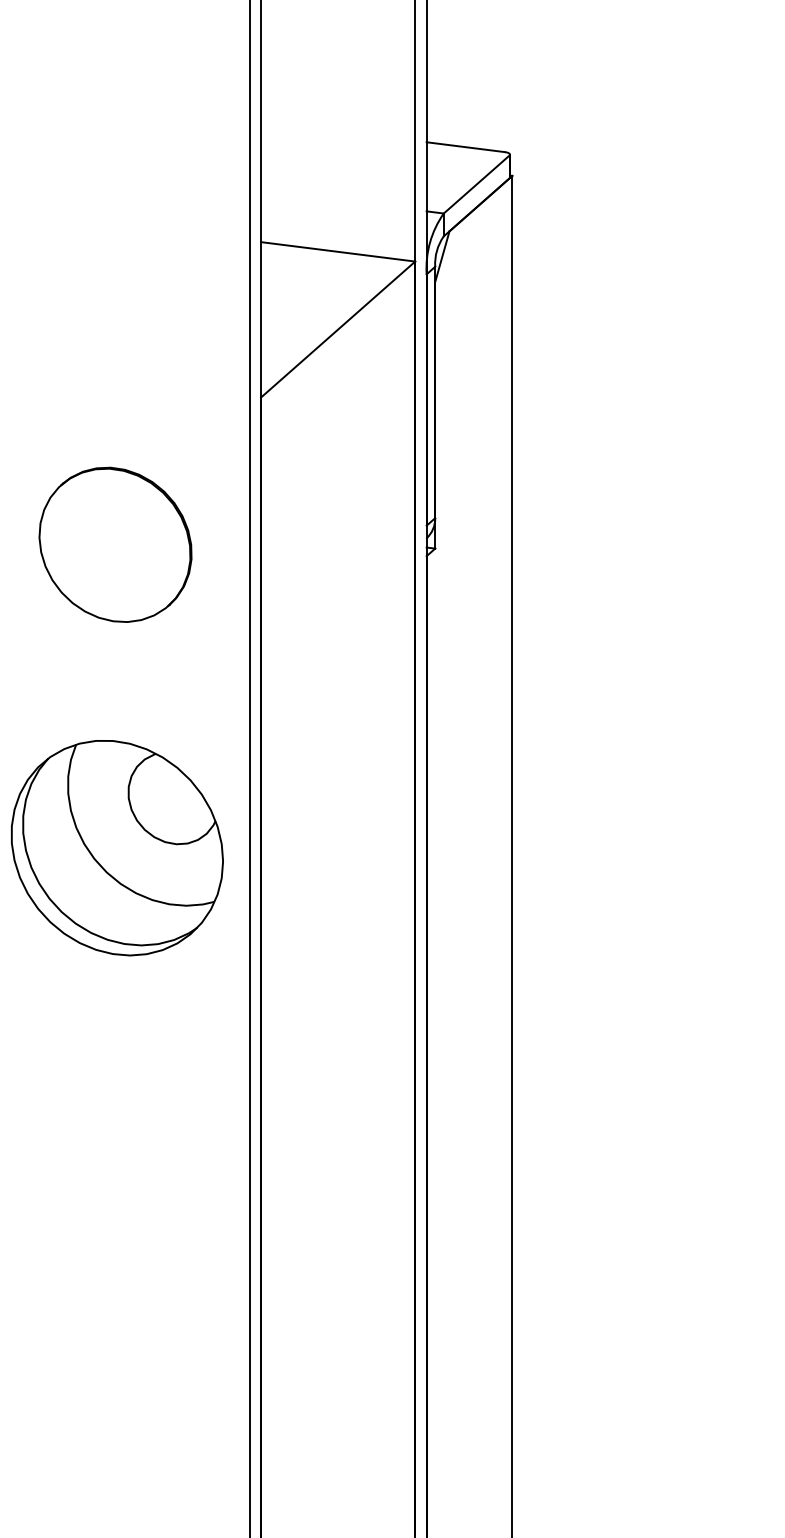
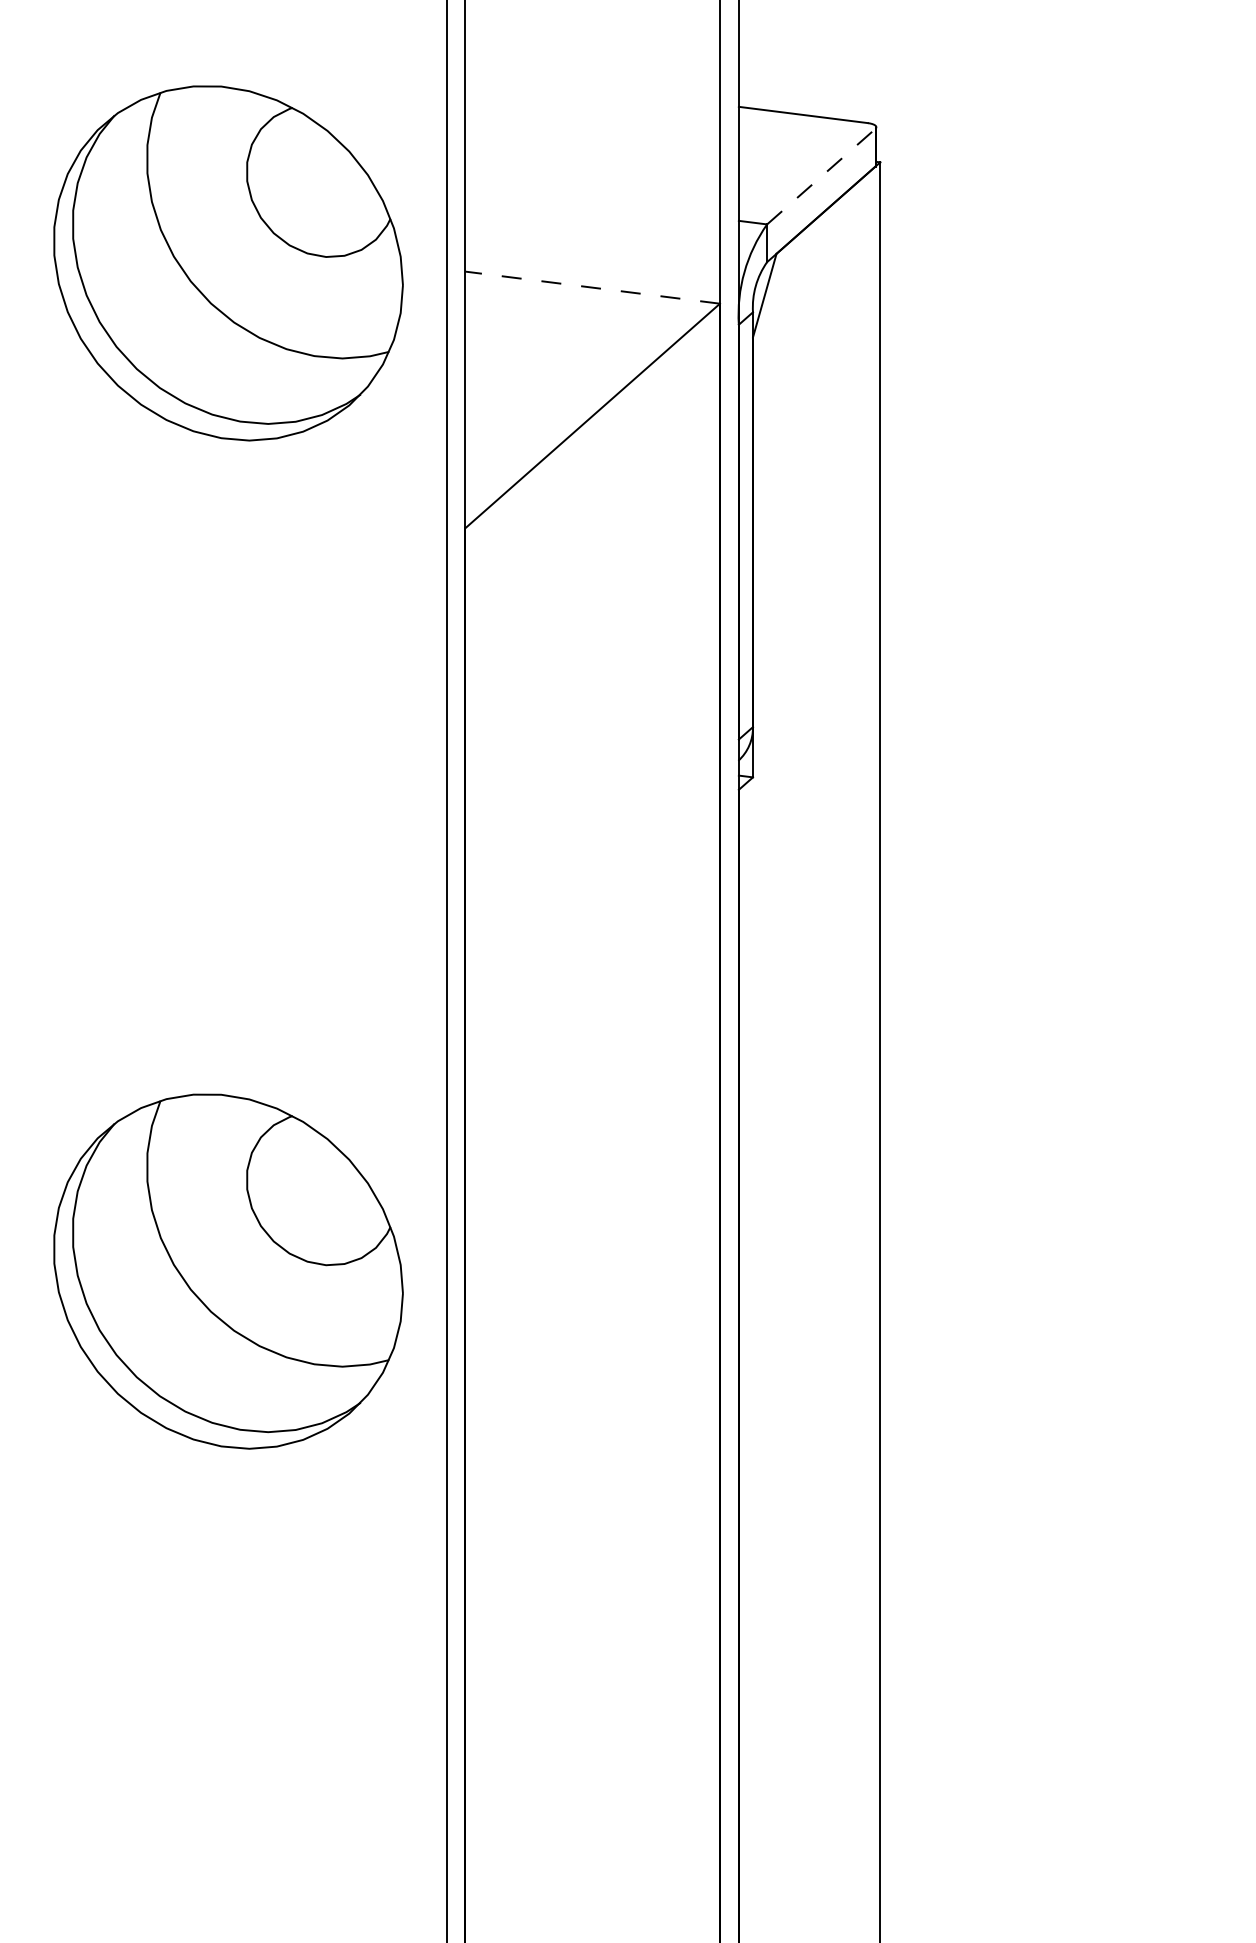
line: (476, 184) -> (821, 176), solid -> dashed
part: (117, 237) -> (228, 263), added
line: (338, 251) -> (593, 287), solid -> dashed
part: (115, 544) -> (225, 770), removed

